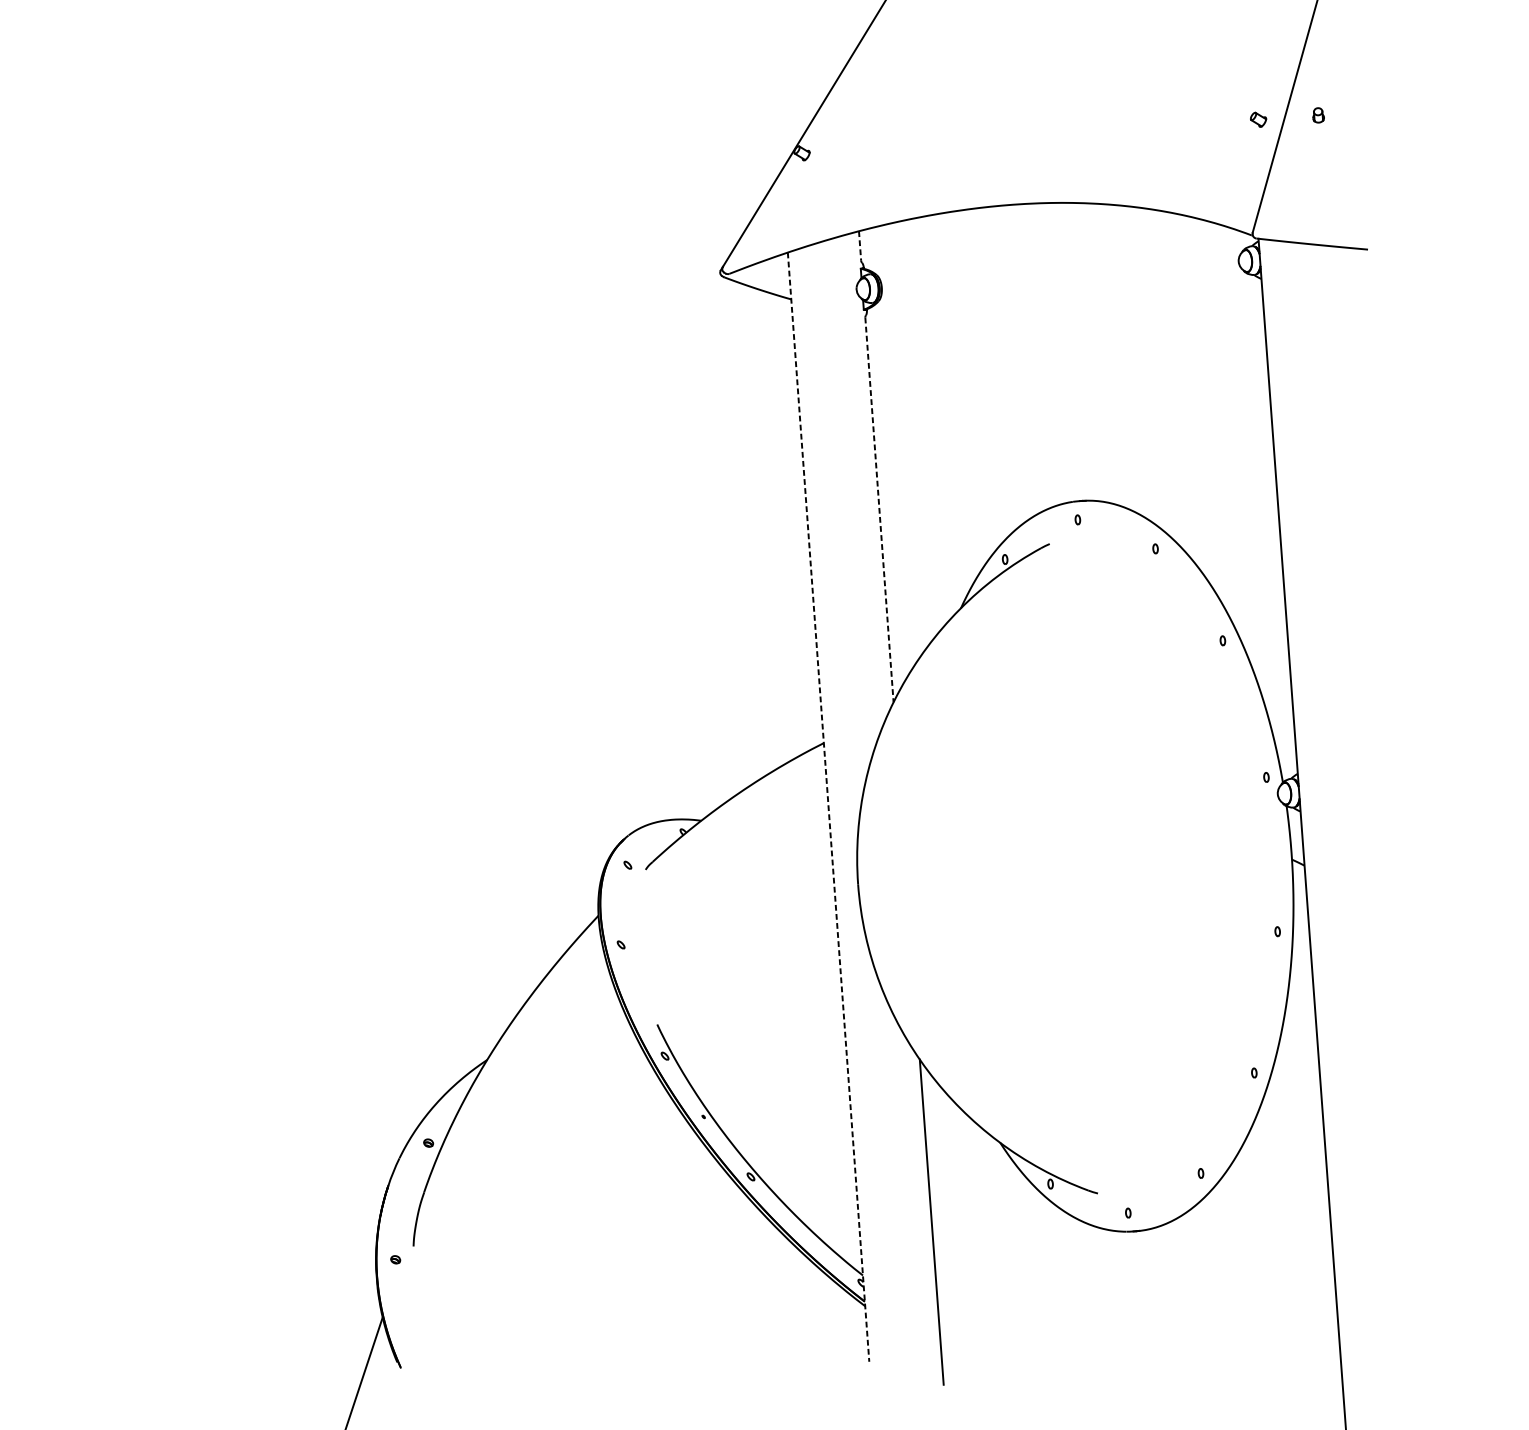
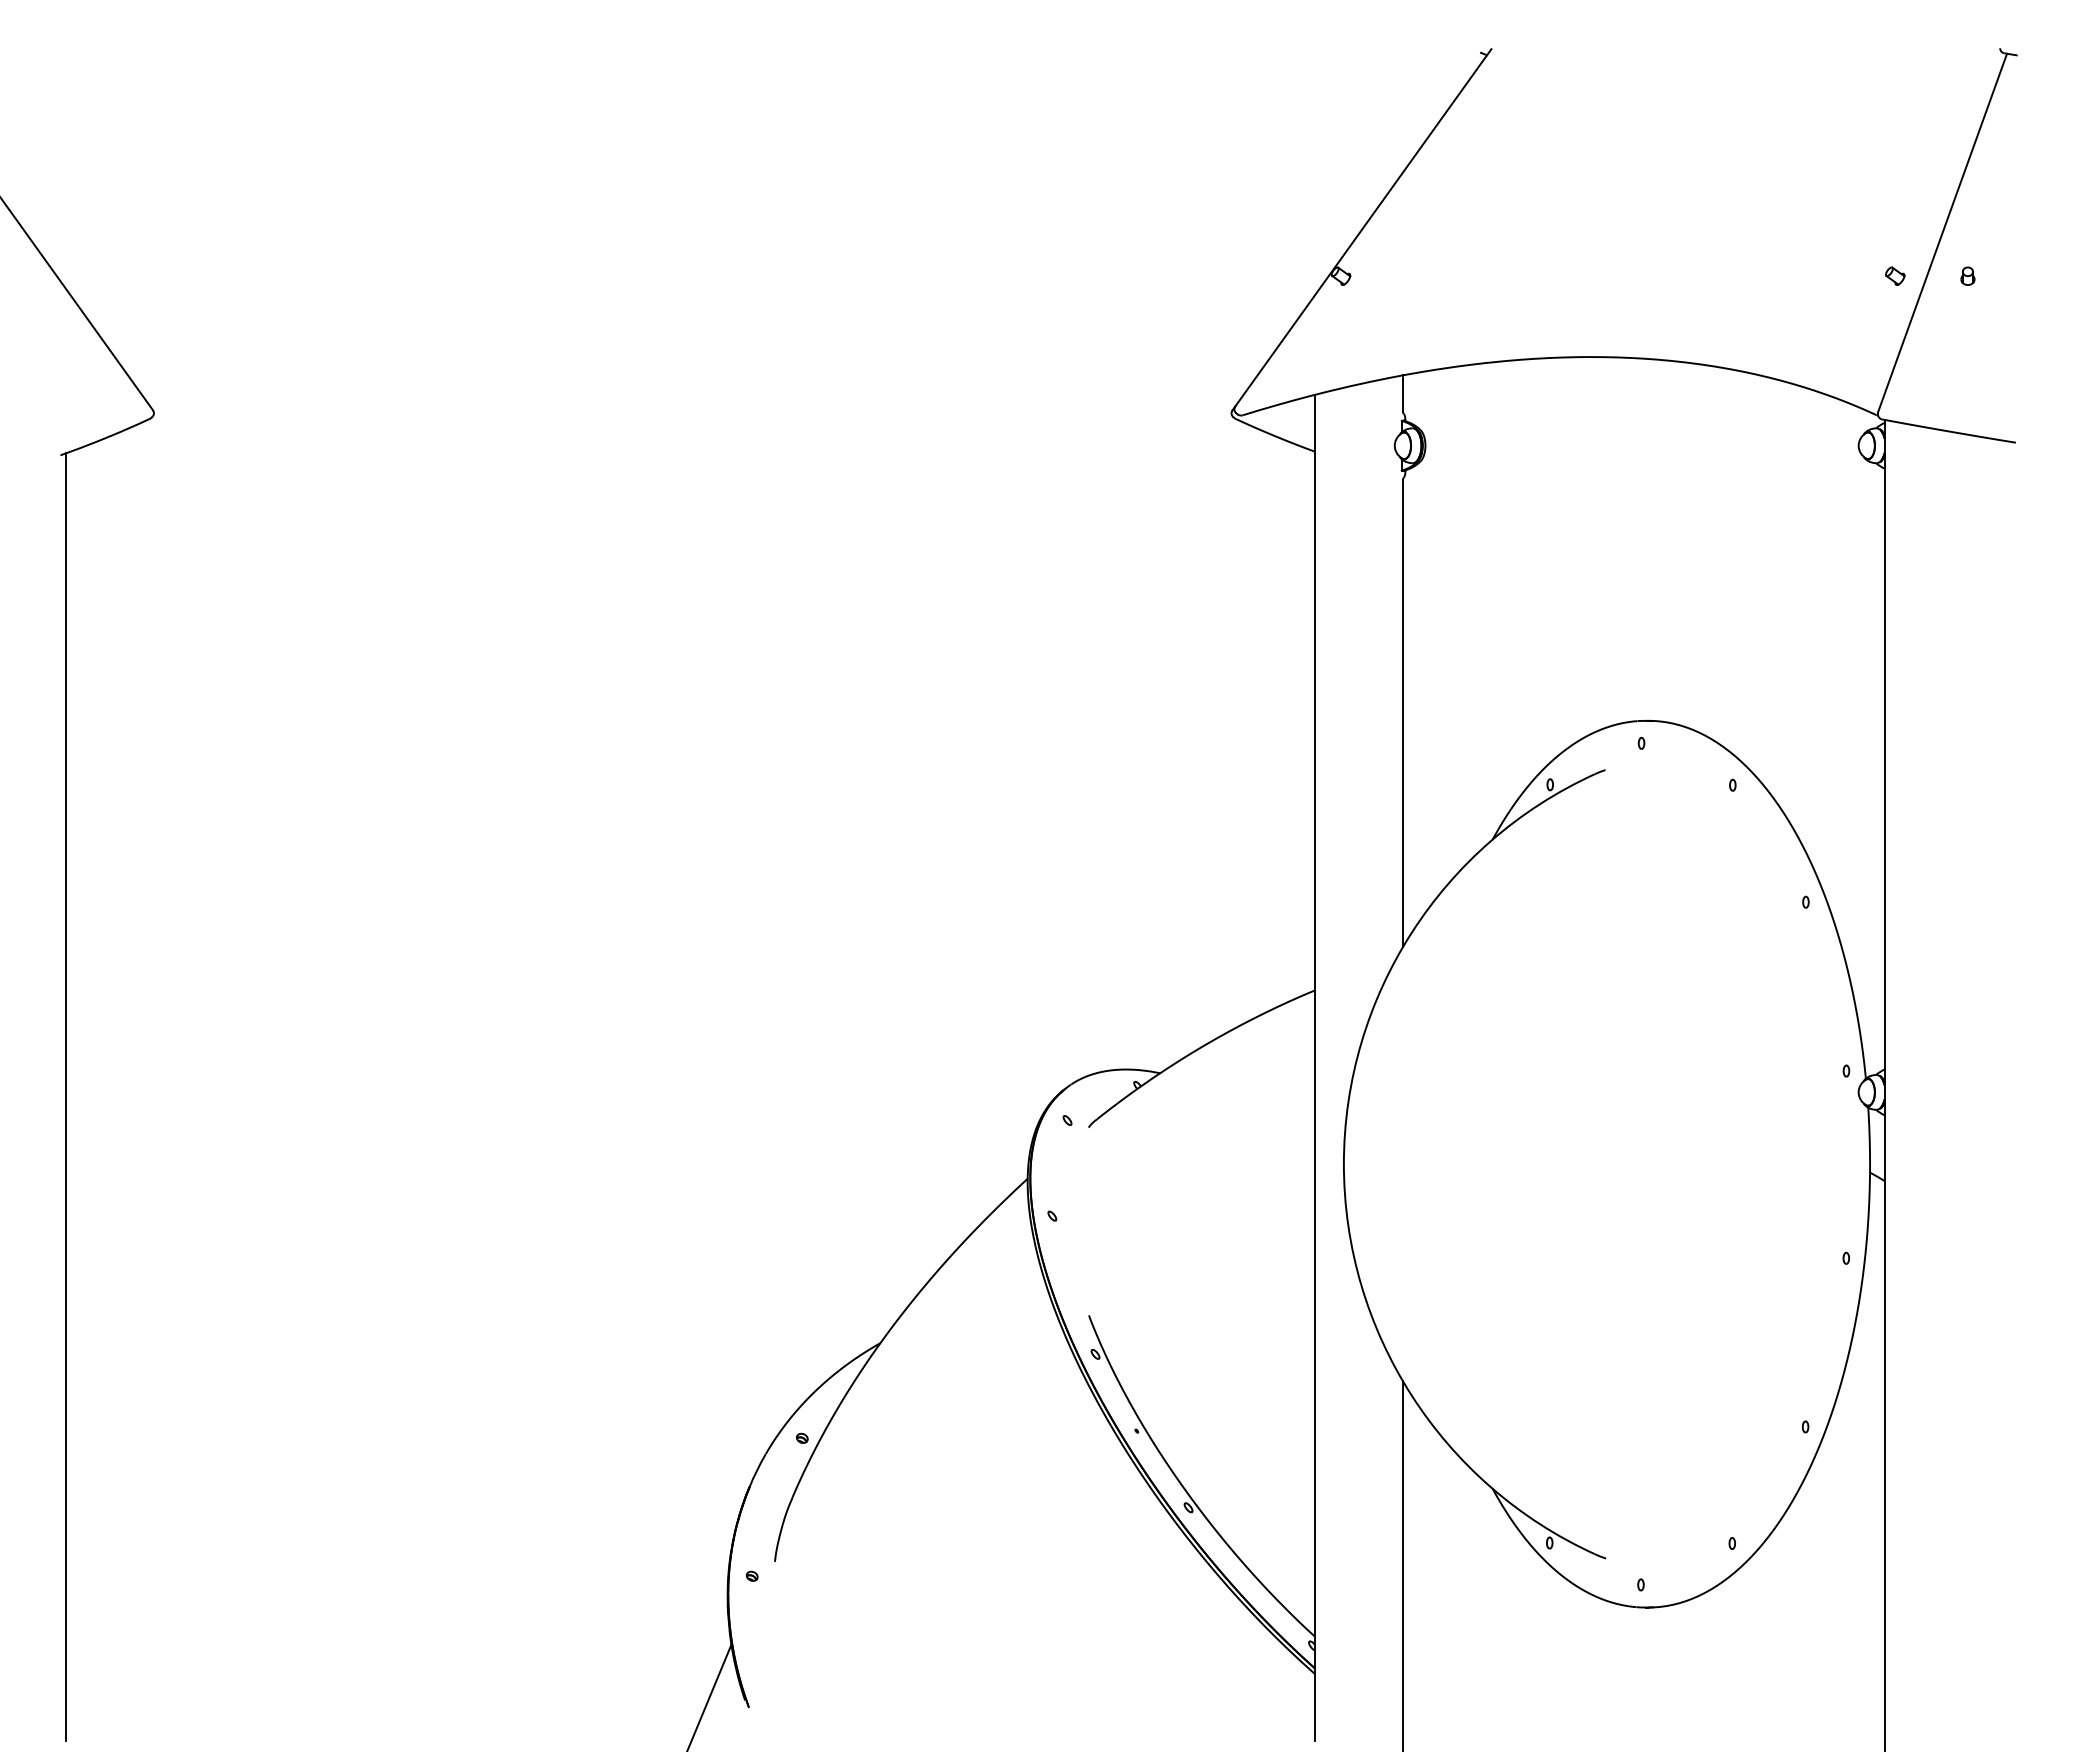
line: (859, 246) -> (1402, 393), dashed -> solid
line: (879, 510) -> (1402, 714), dashed -> solid
line: (828, 807) -> (1315, 1068), dashed -> solid

